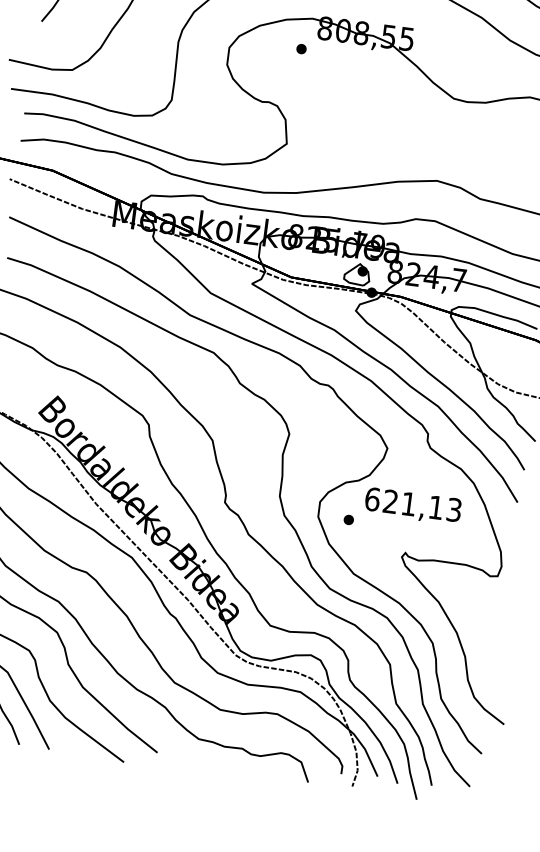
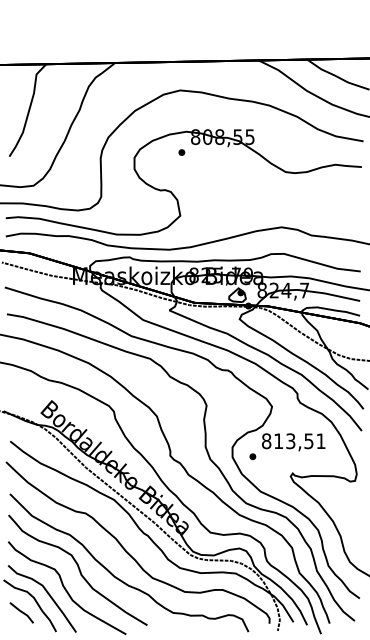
text: (412, 504) -> (293, 441), 621,13 -> 813,51

